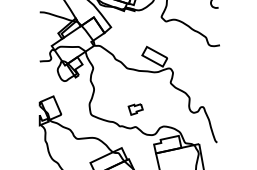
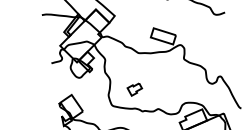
part: (135, 109) -> (134, 89), moved

